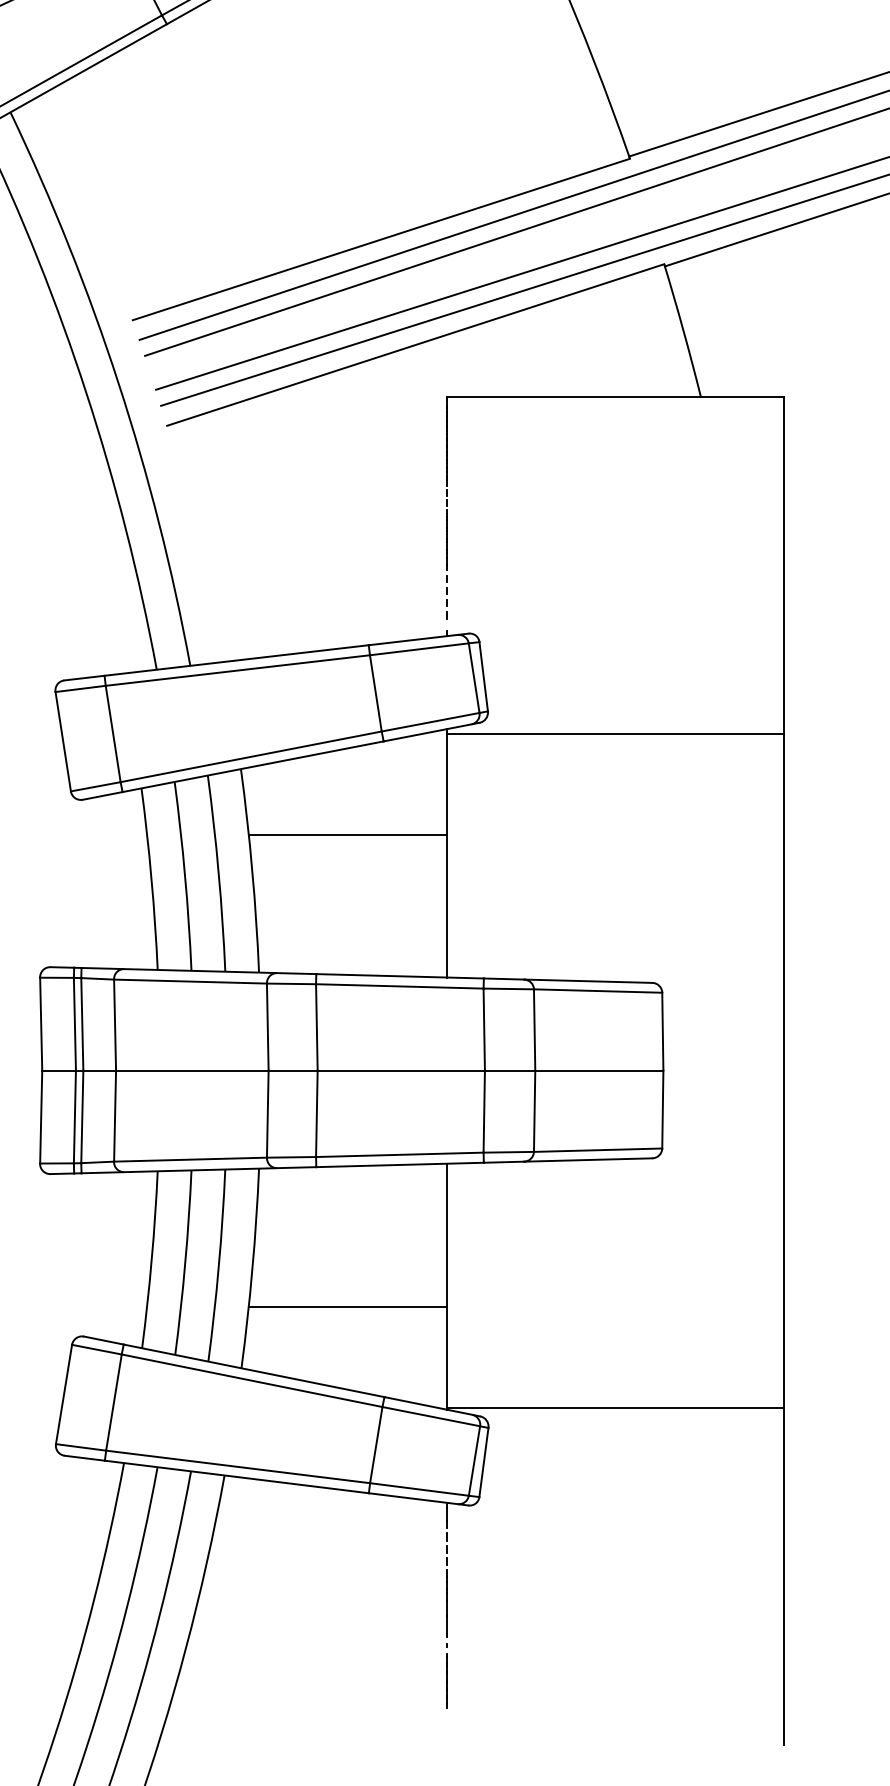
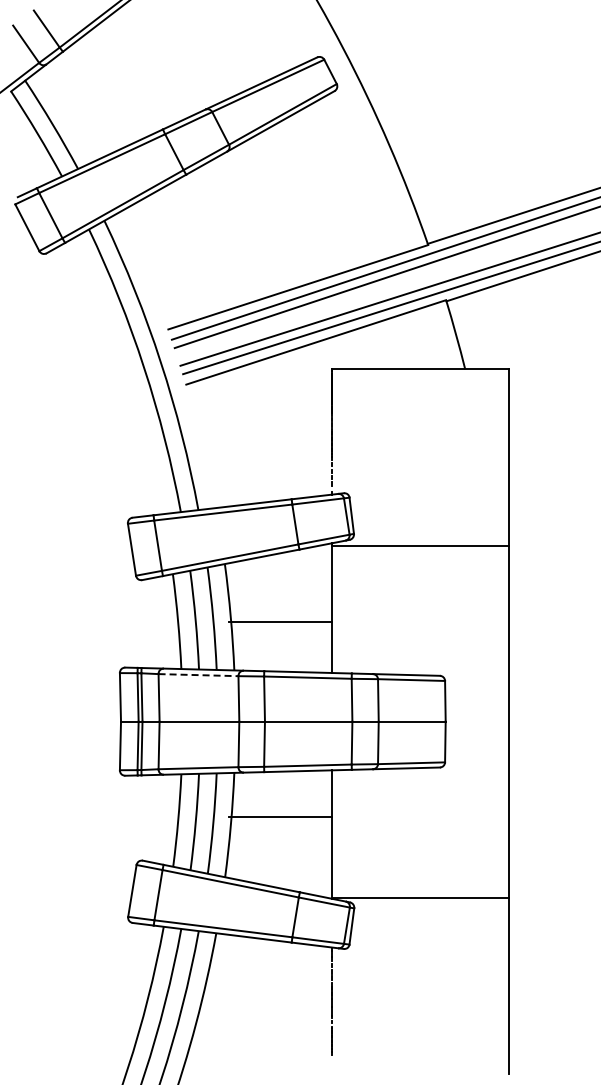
line: (347, 834) -> (280, 622), moved
line: (190, 982) -> (198, 675), solid -> dashed
line: (347, 1307) -> (280, 817), moved

